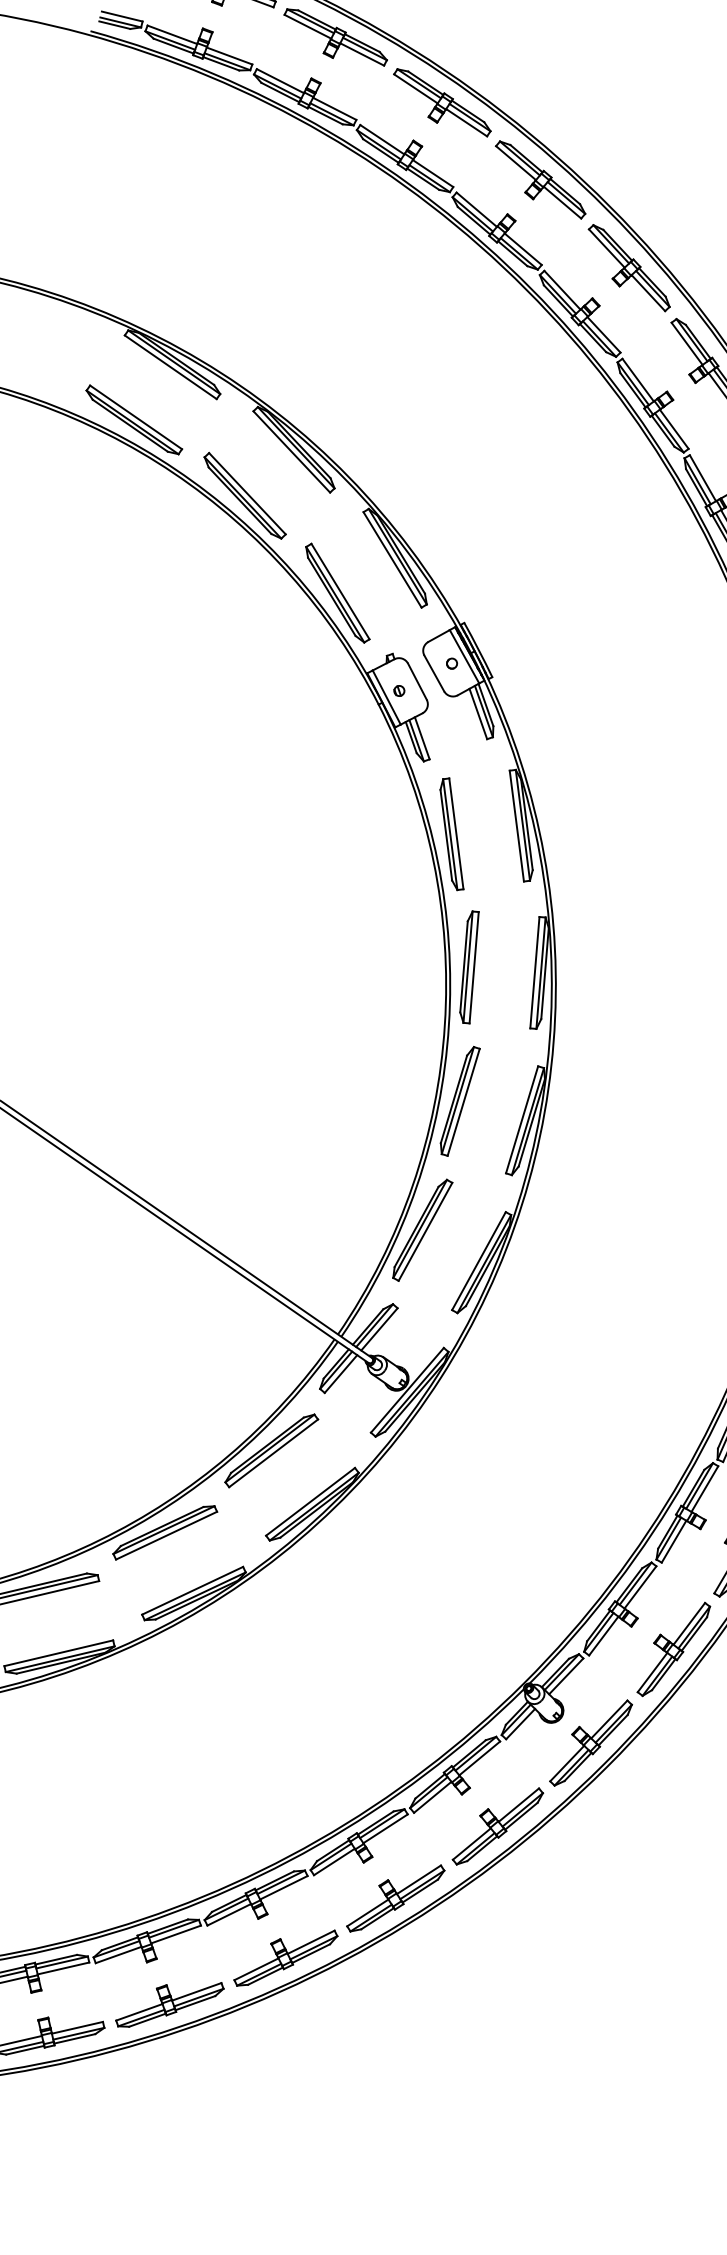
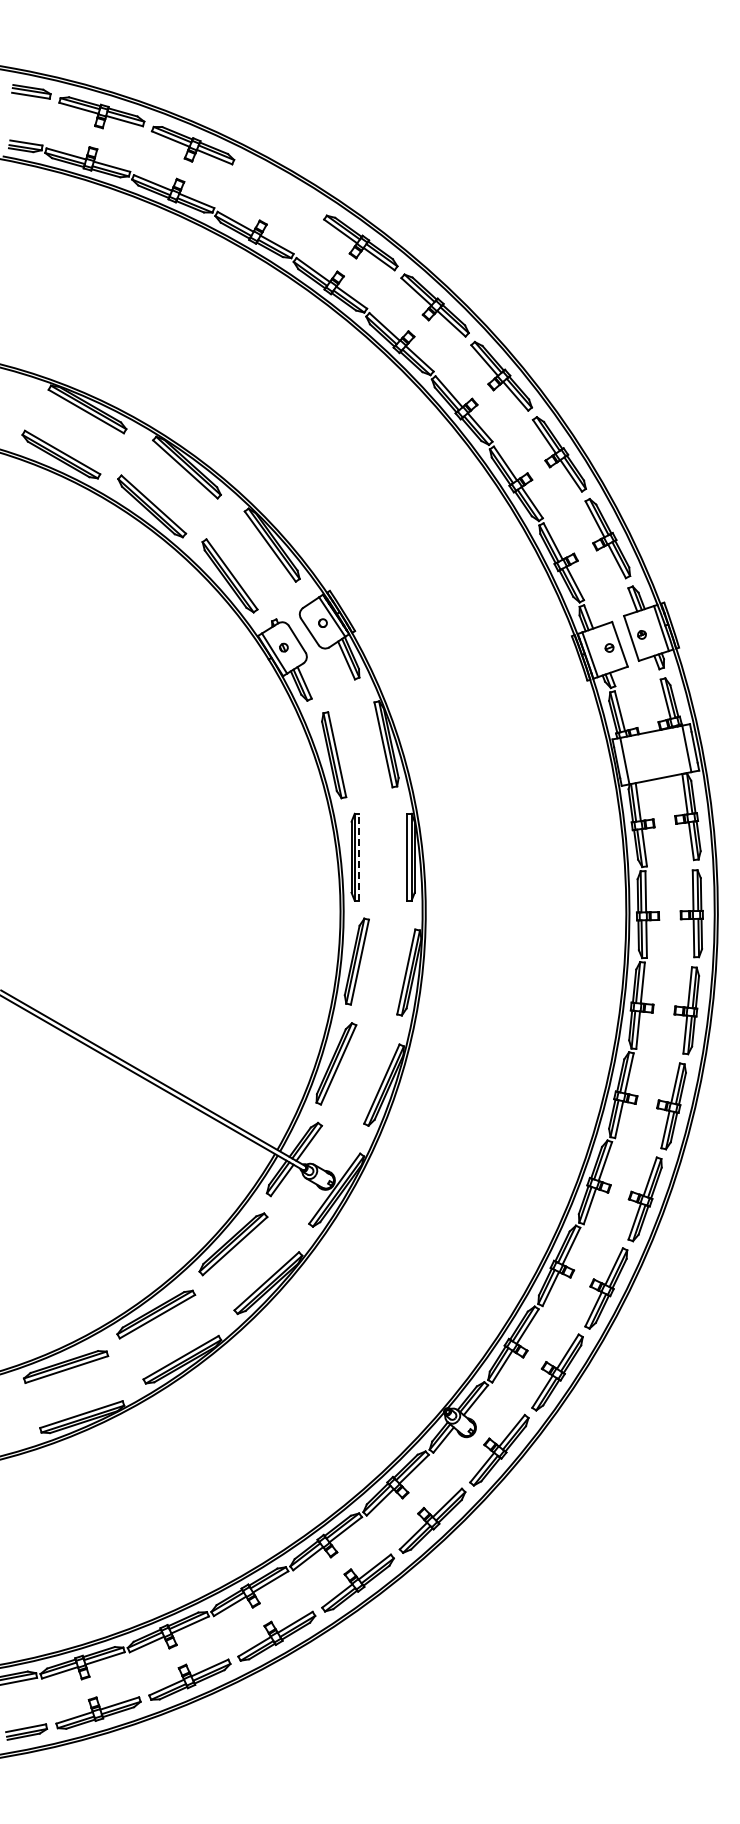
part: (441, 102) -> (279, 189), removed
line: (474, 966) -> (359, 856), solid -> dashed

